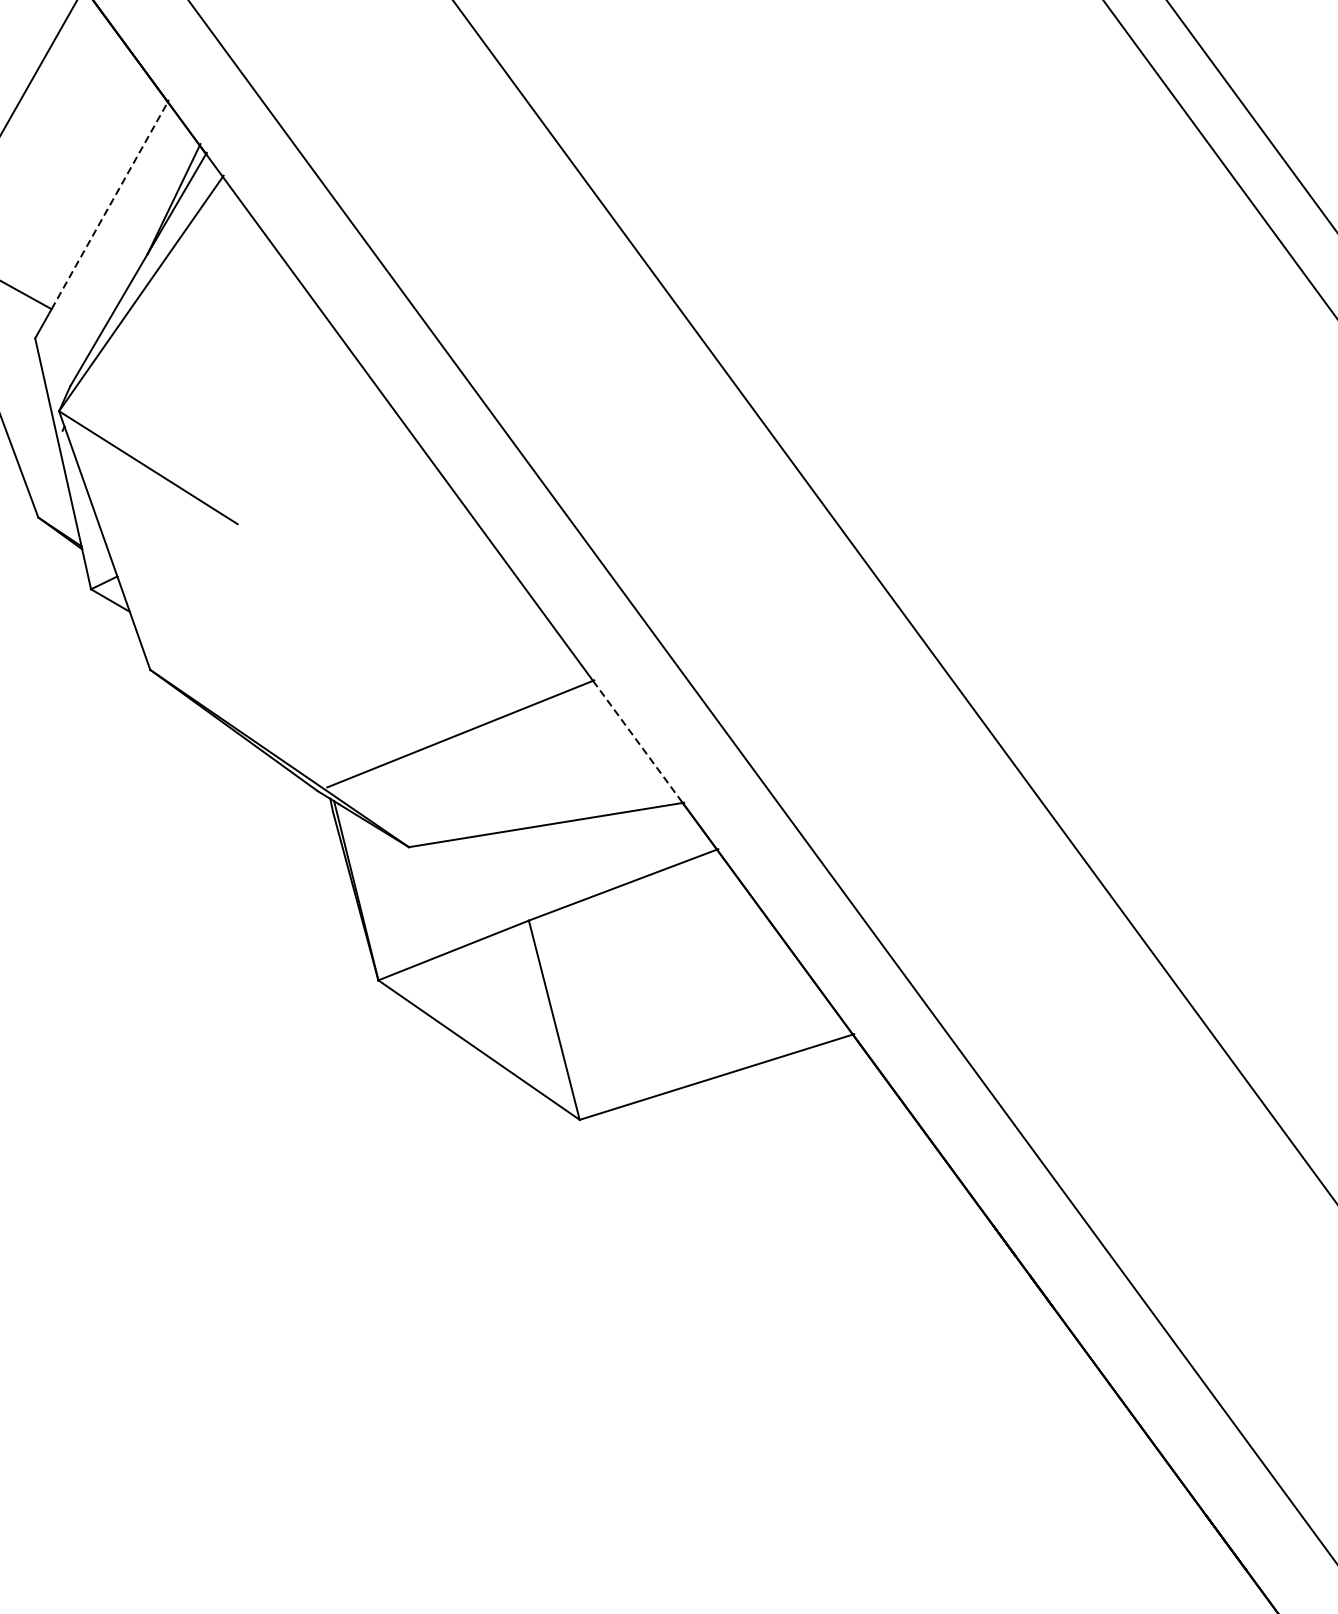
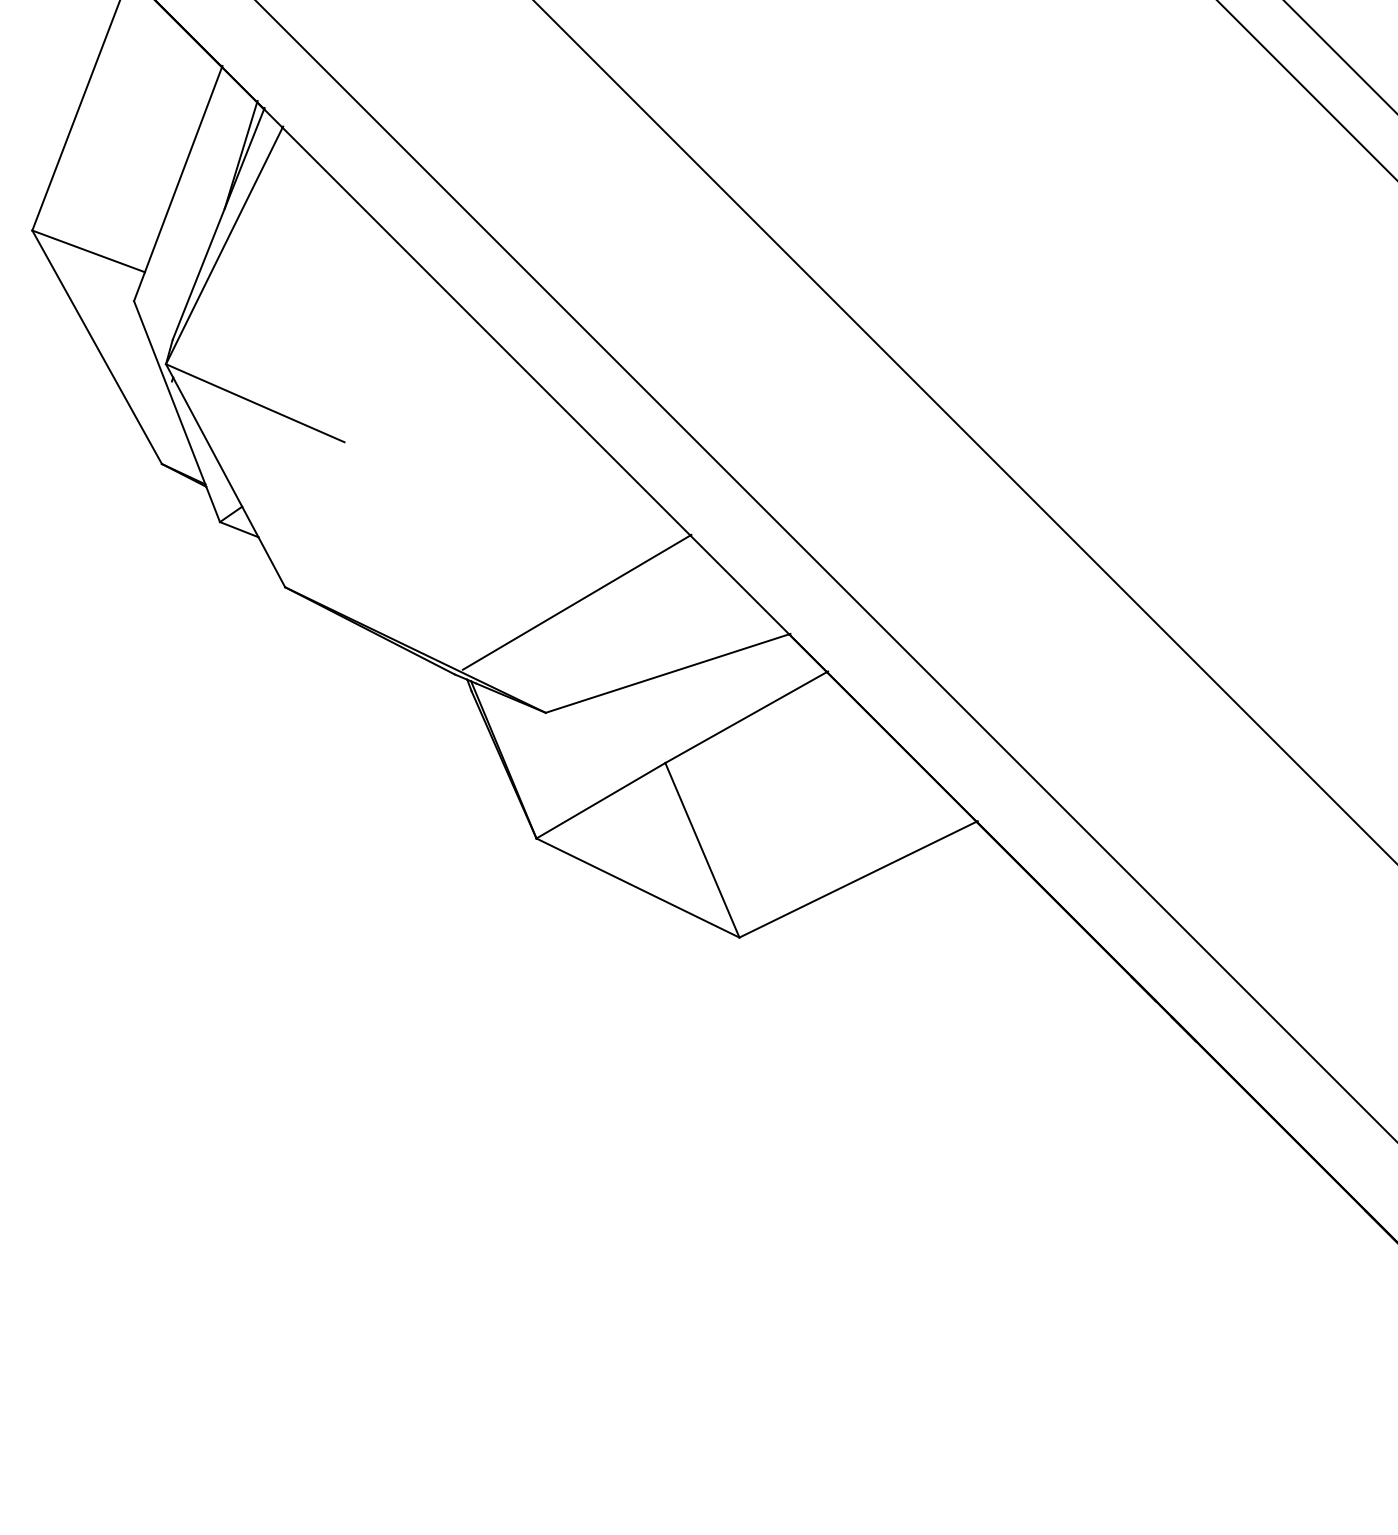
line: (109, 205) -> (183, 169), dashed -> solid
line: (637, 741) -> (739, 584), dashed -> solid

